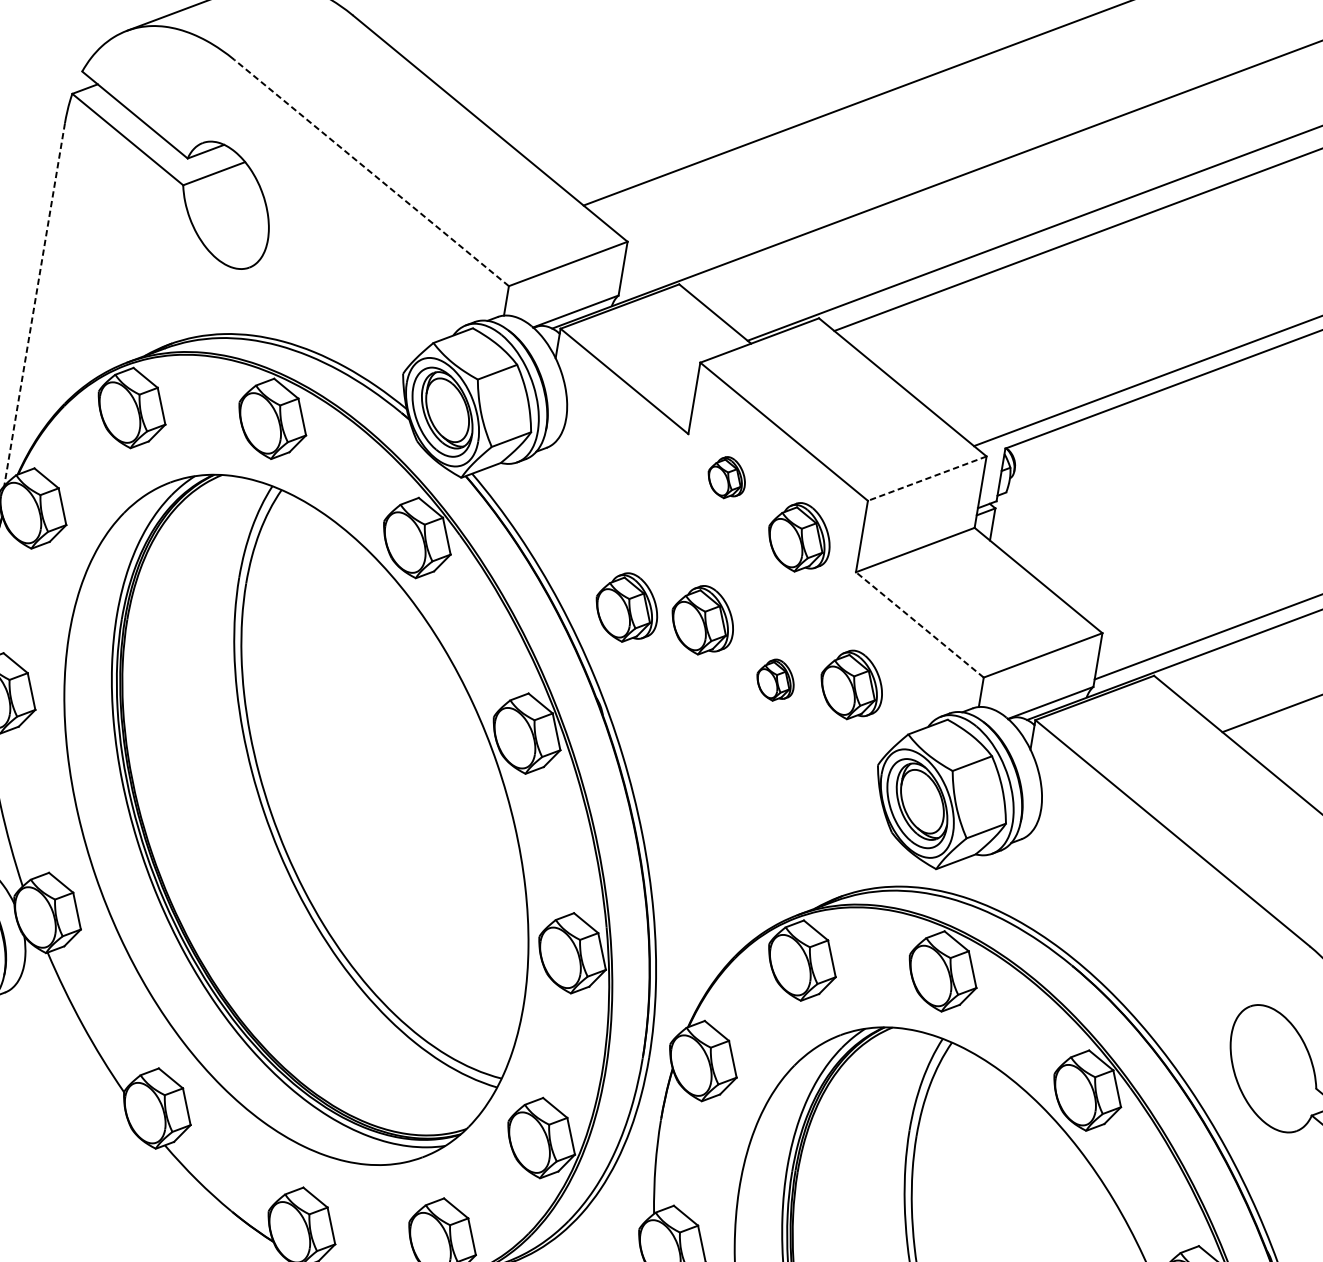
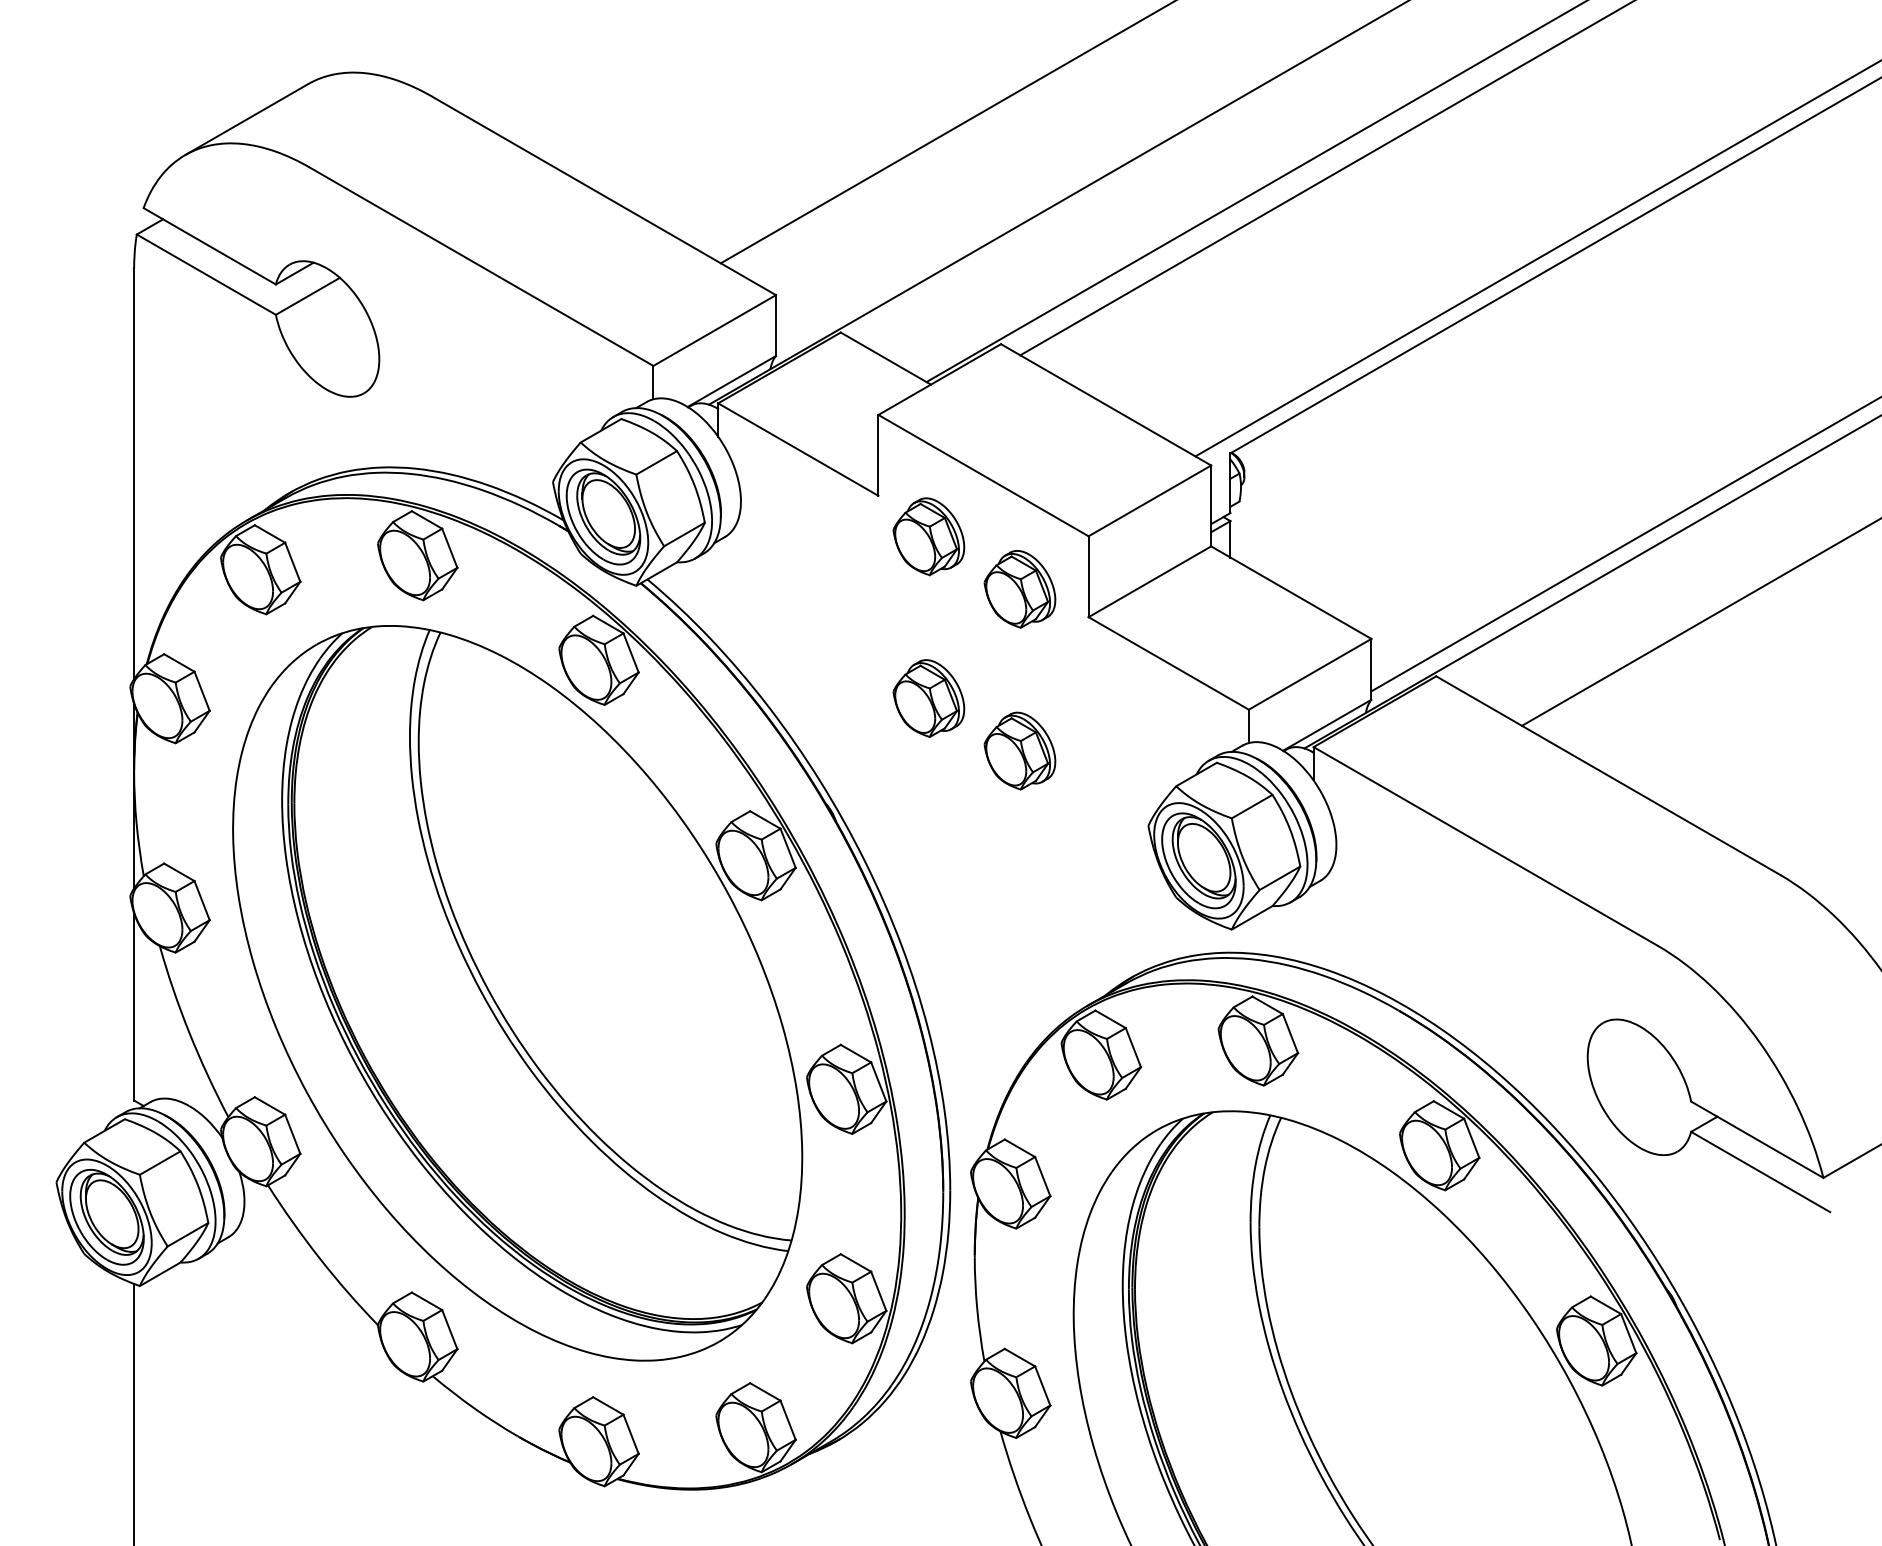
line: (371, 173) -> (481, 266), dashed -> solid
line: (34, 305) -> (134, 474), dashed -> solid
part: (726, 477) -> (928, 536), size x1.67
line: (926, 478) -> (1149, 500), dashed -> solid
part: (626, 607) -> (842, 698), removed
line: (919, 624) -> (1168, 663), dashed -> solid
part: (775, 679) -> (1019, 750), size x1.67
part: (851, 685) -> (1104, 742), removed

